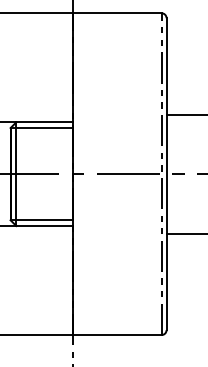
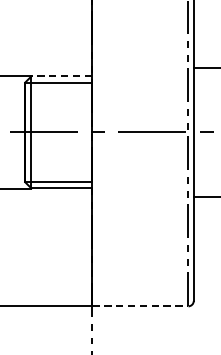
line: (43, 122) -> (60, 76), solid -> dashed
line: (117, 335) -> (140, 306), solid -> dashed

